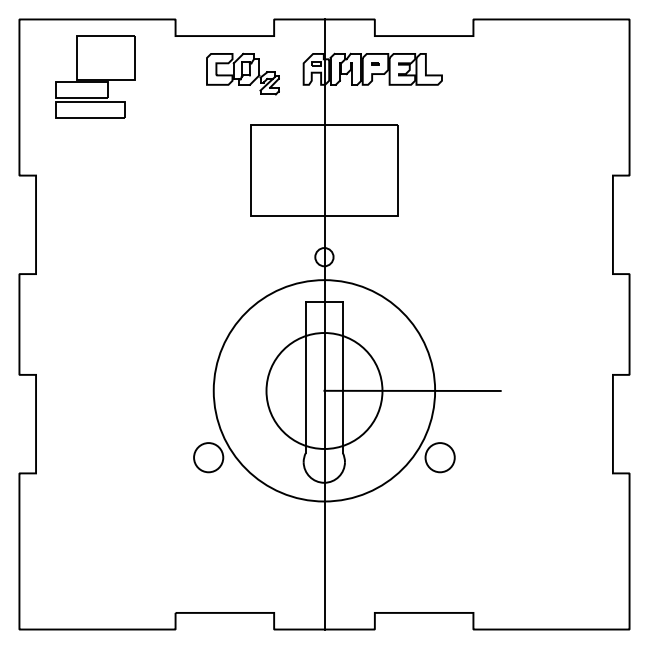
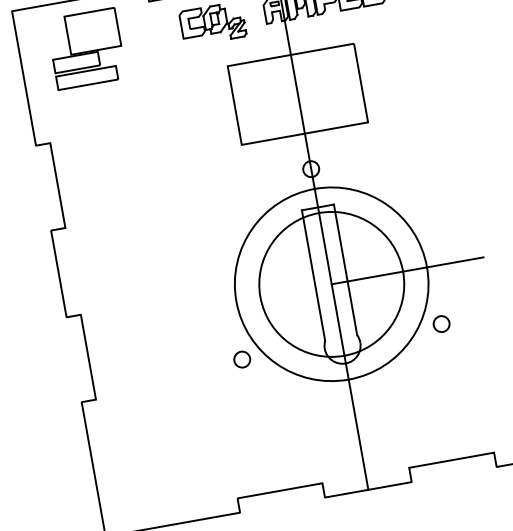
circle: (324, 390) -> (331, 283), size x1.43
circle: (208, 457) -> (242, 359), size x0.62
circle: (440, 457) -> (441, 323), size x0.62

